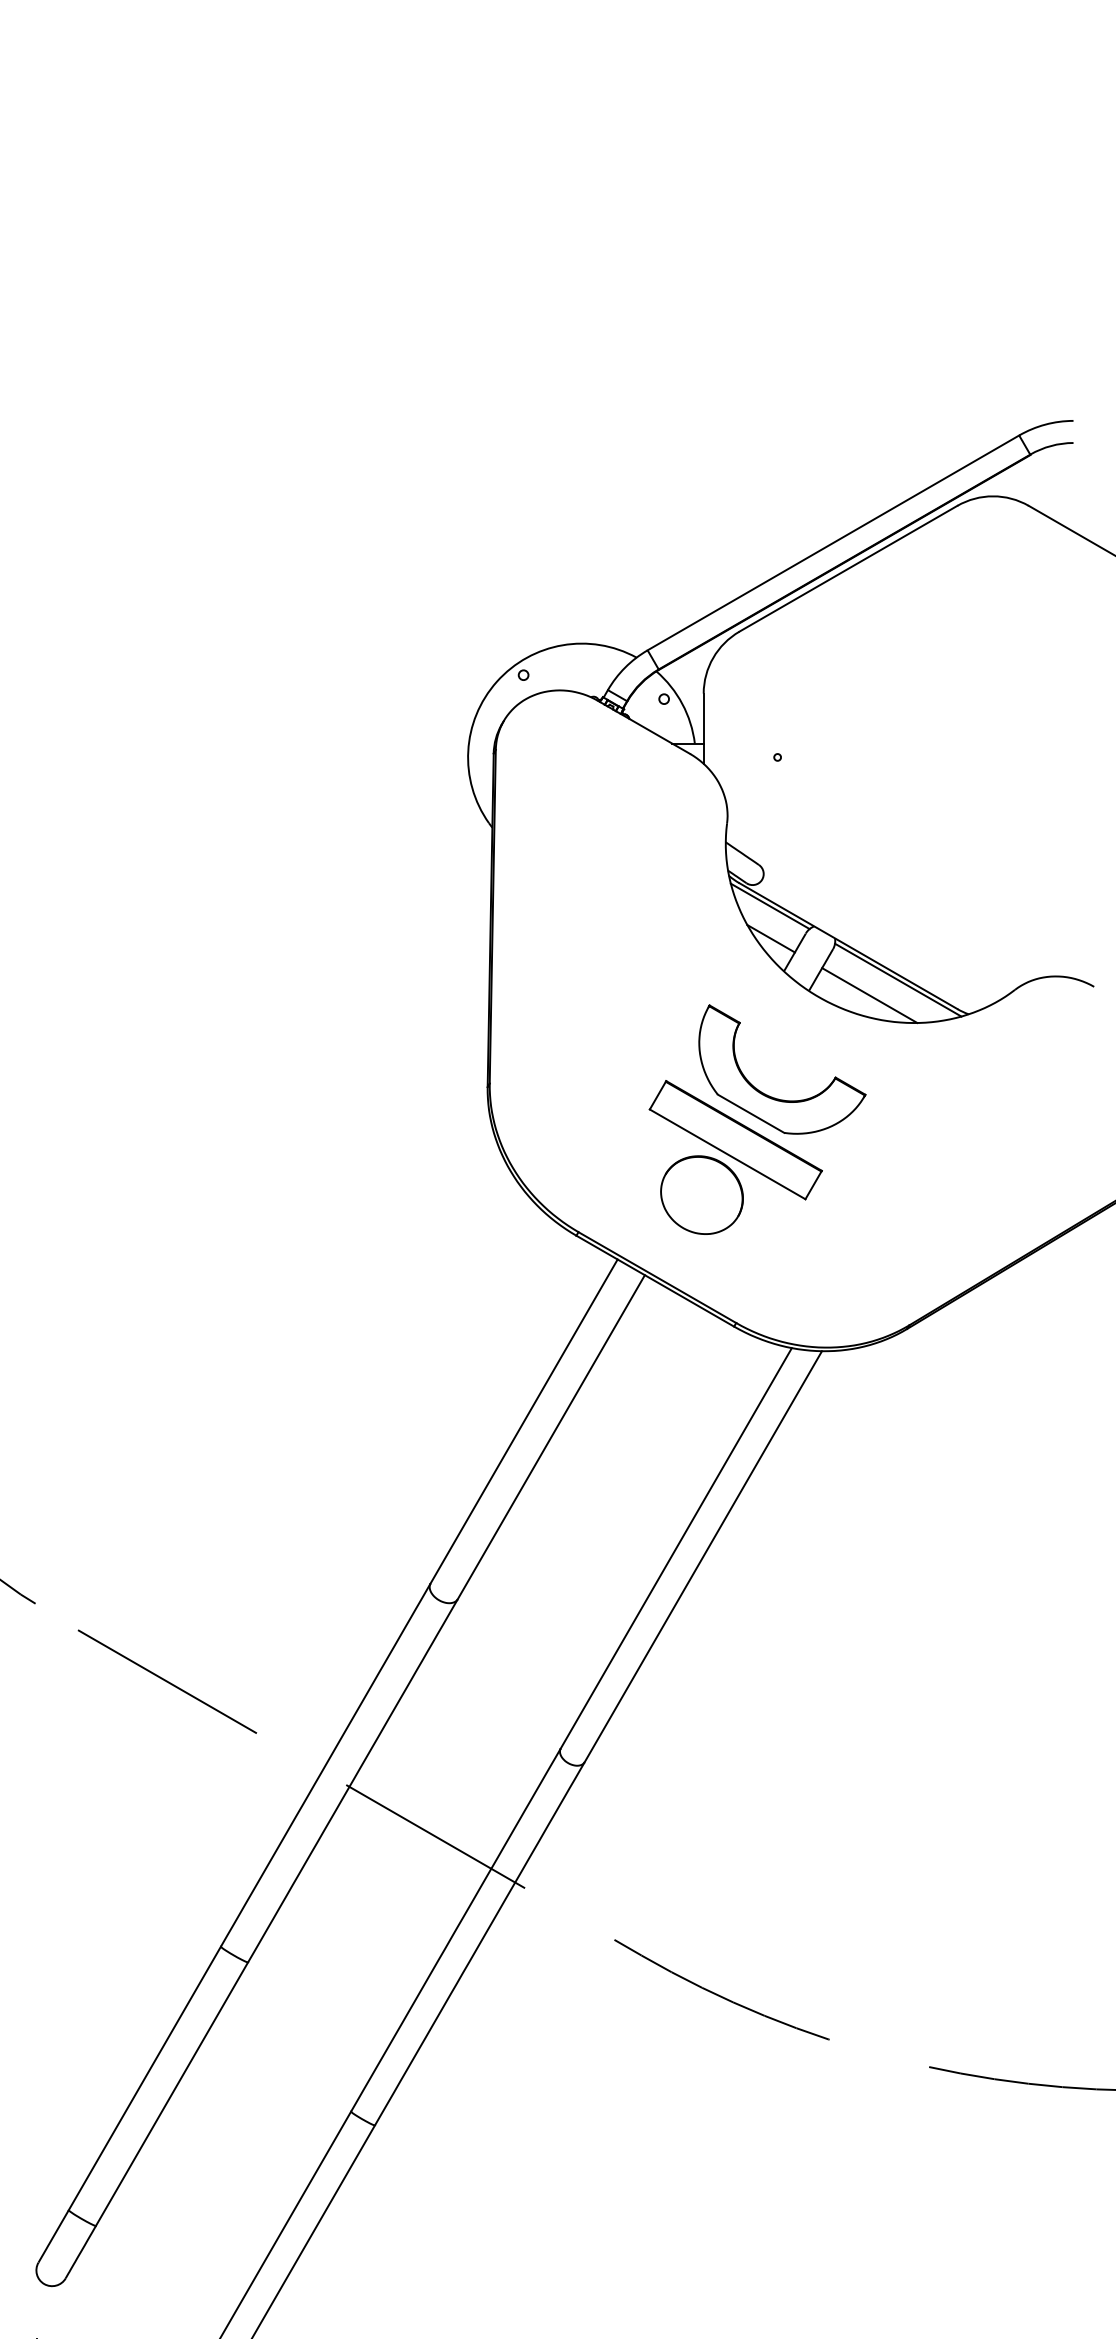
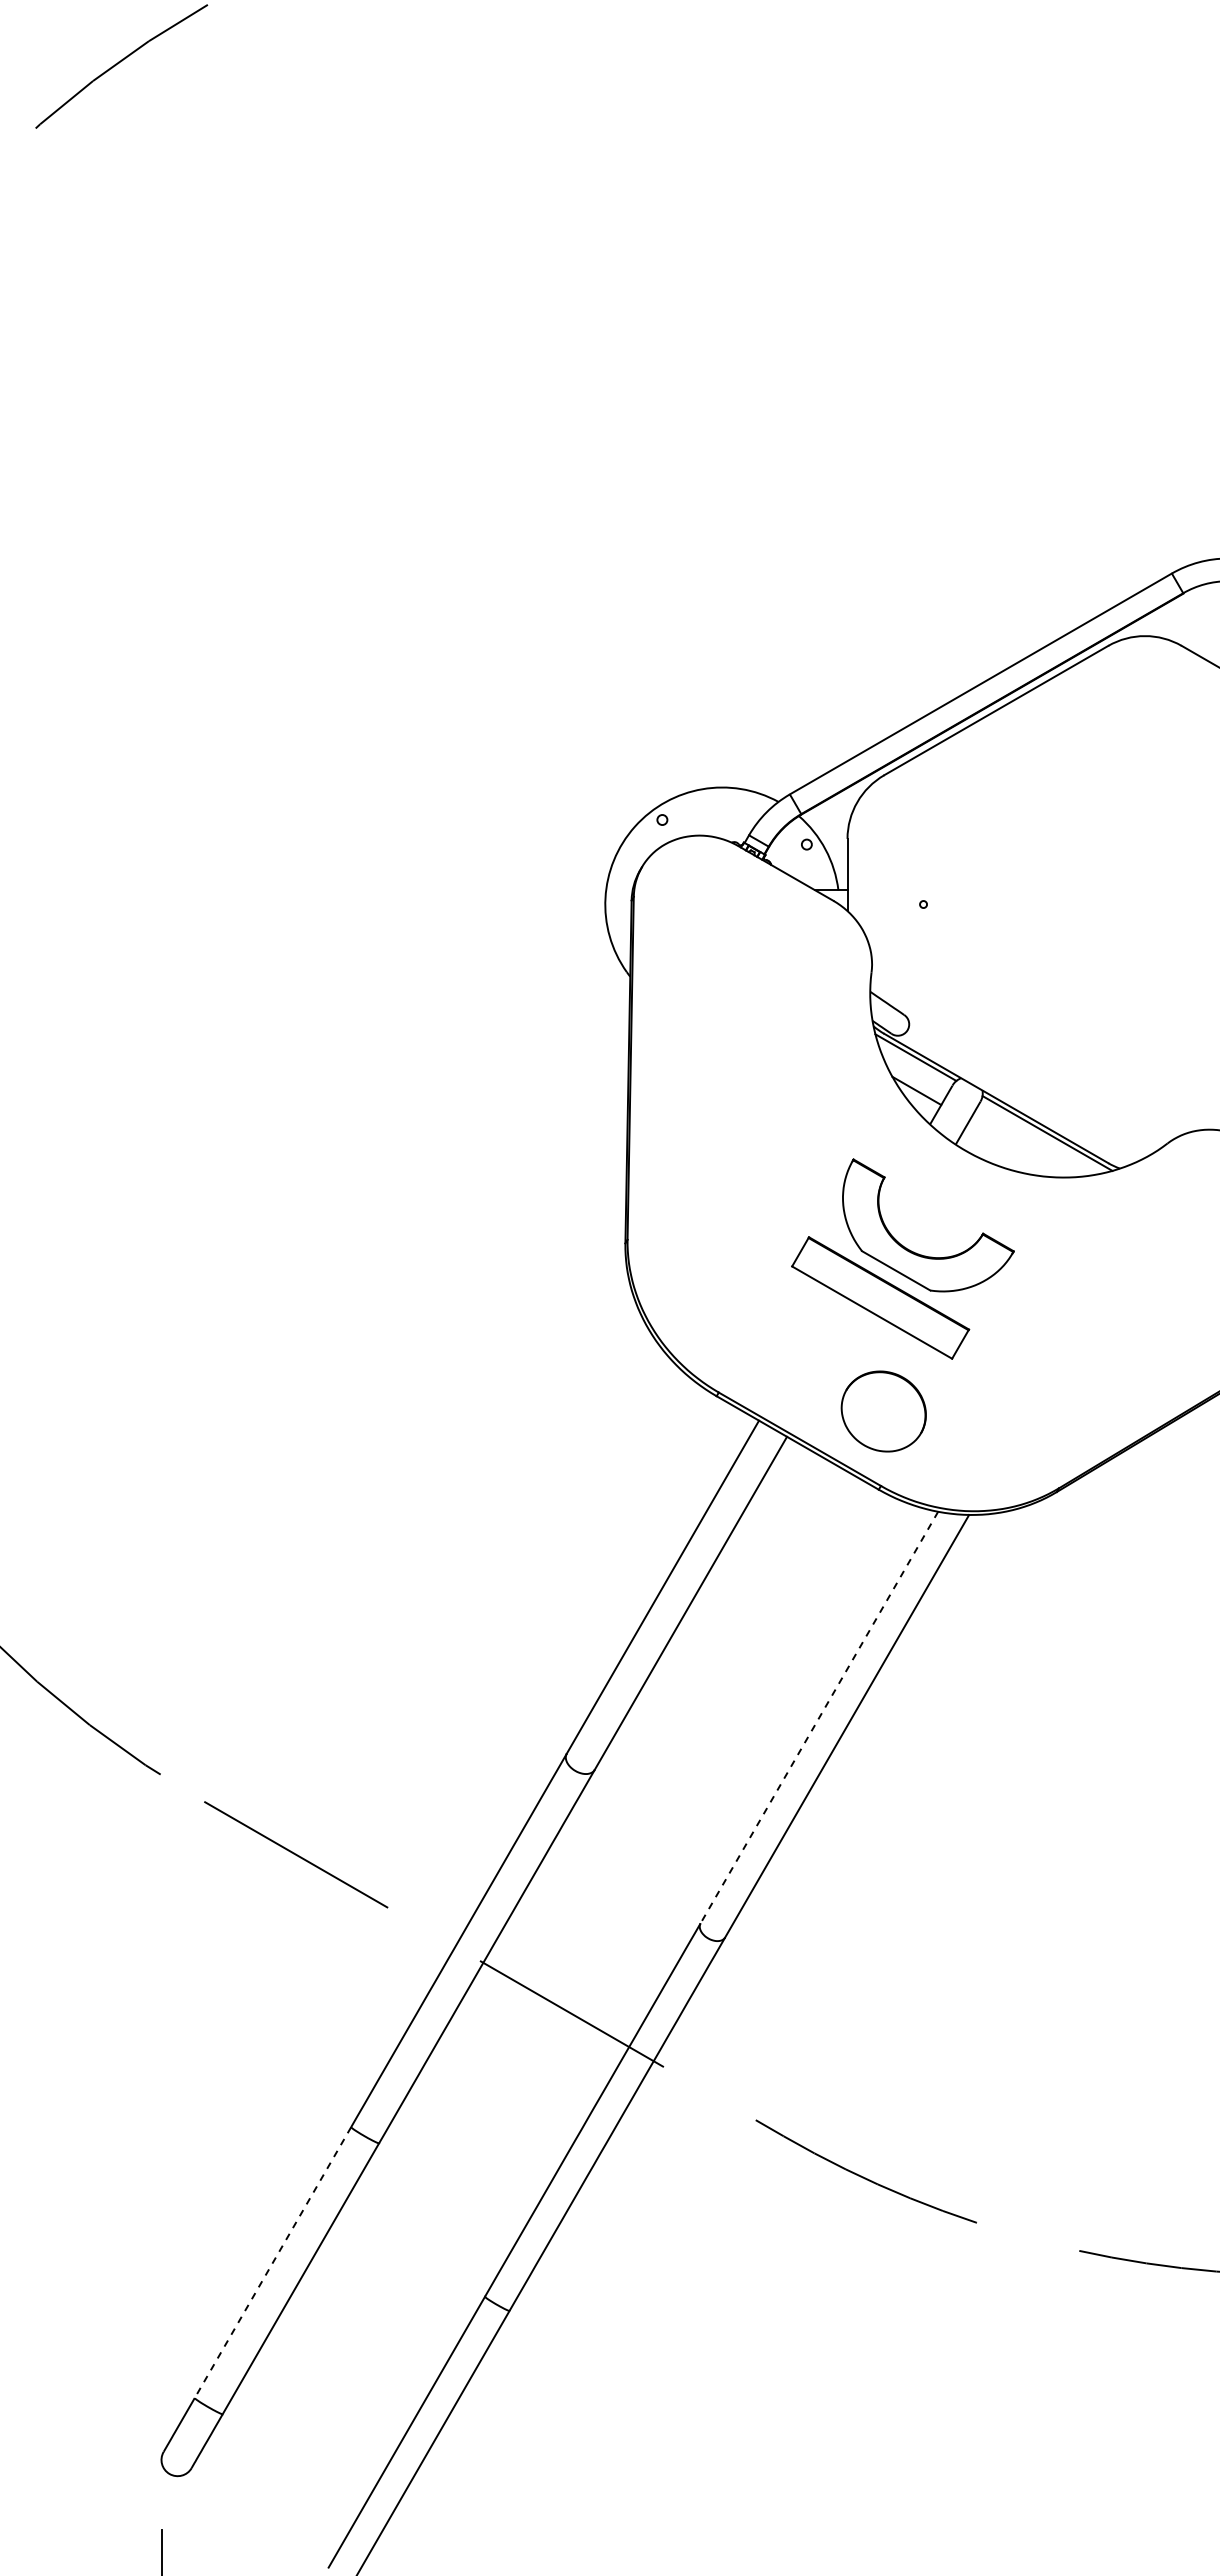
line: (870, 995) -> (1018, 1149), removed
part: (701, 1195) -> (883, 1411), moved
line: (676, 1548) -> (819, 1717), solid -> dashed
line: (144, 2079) -> (272, 2263), solid -> dashed

